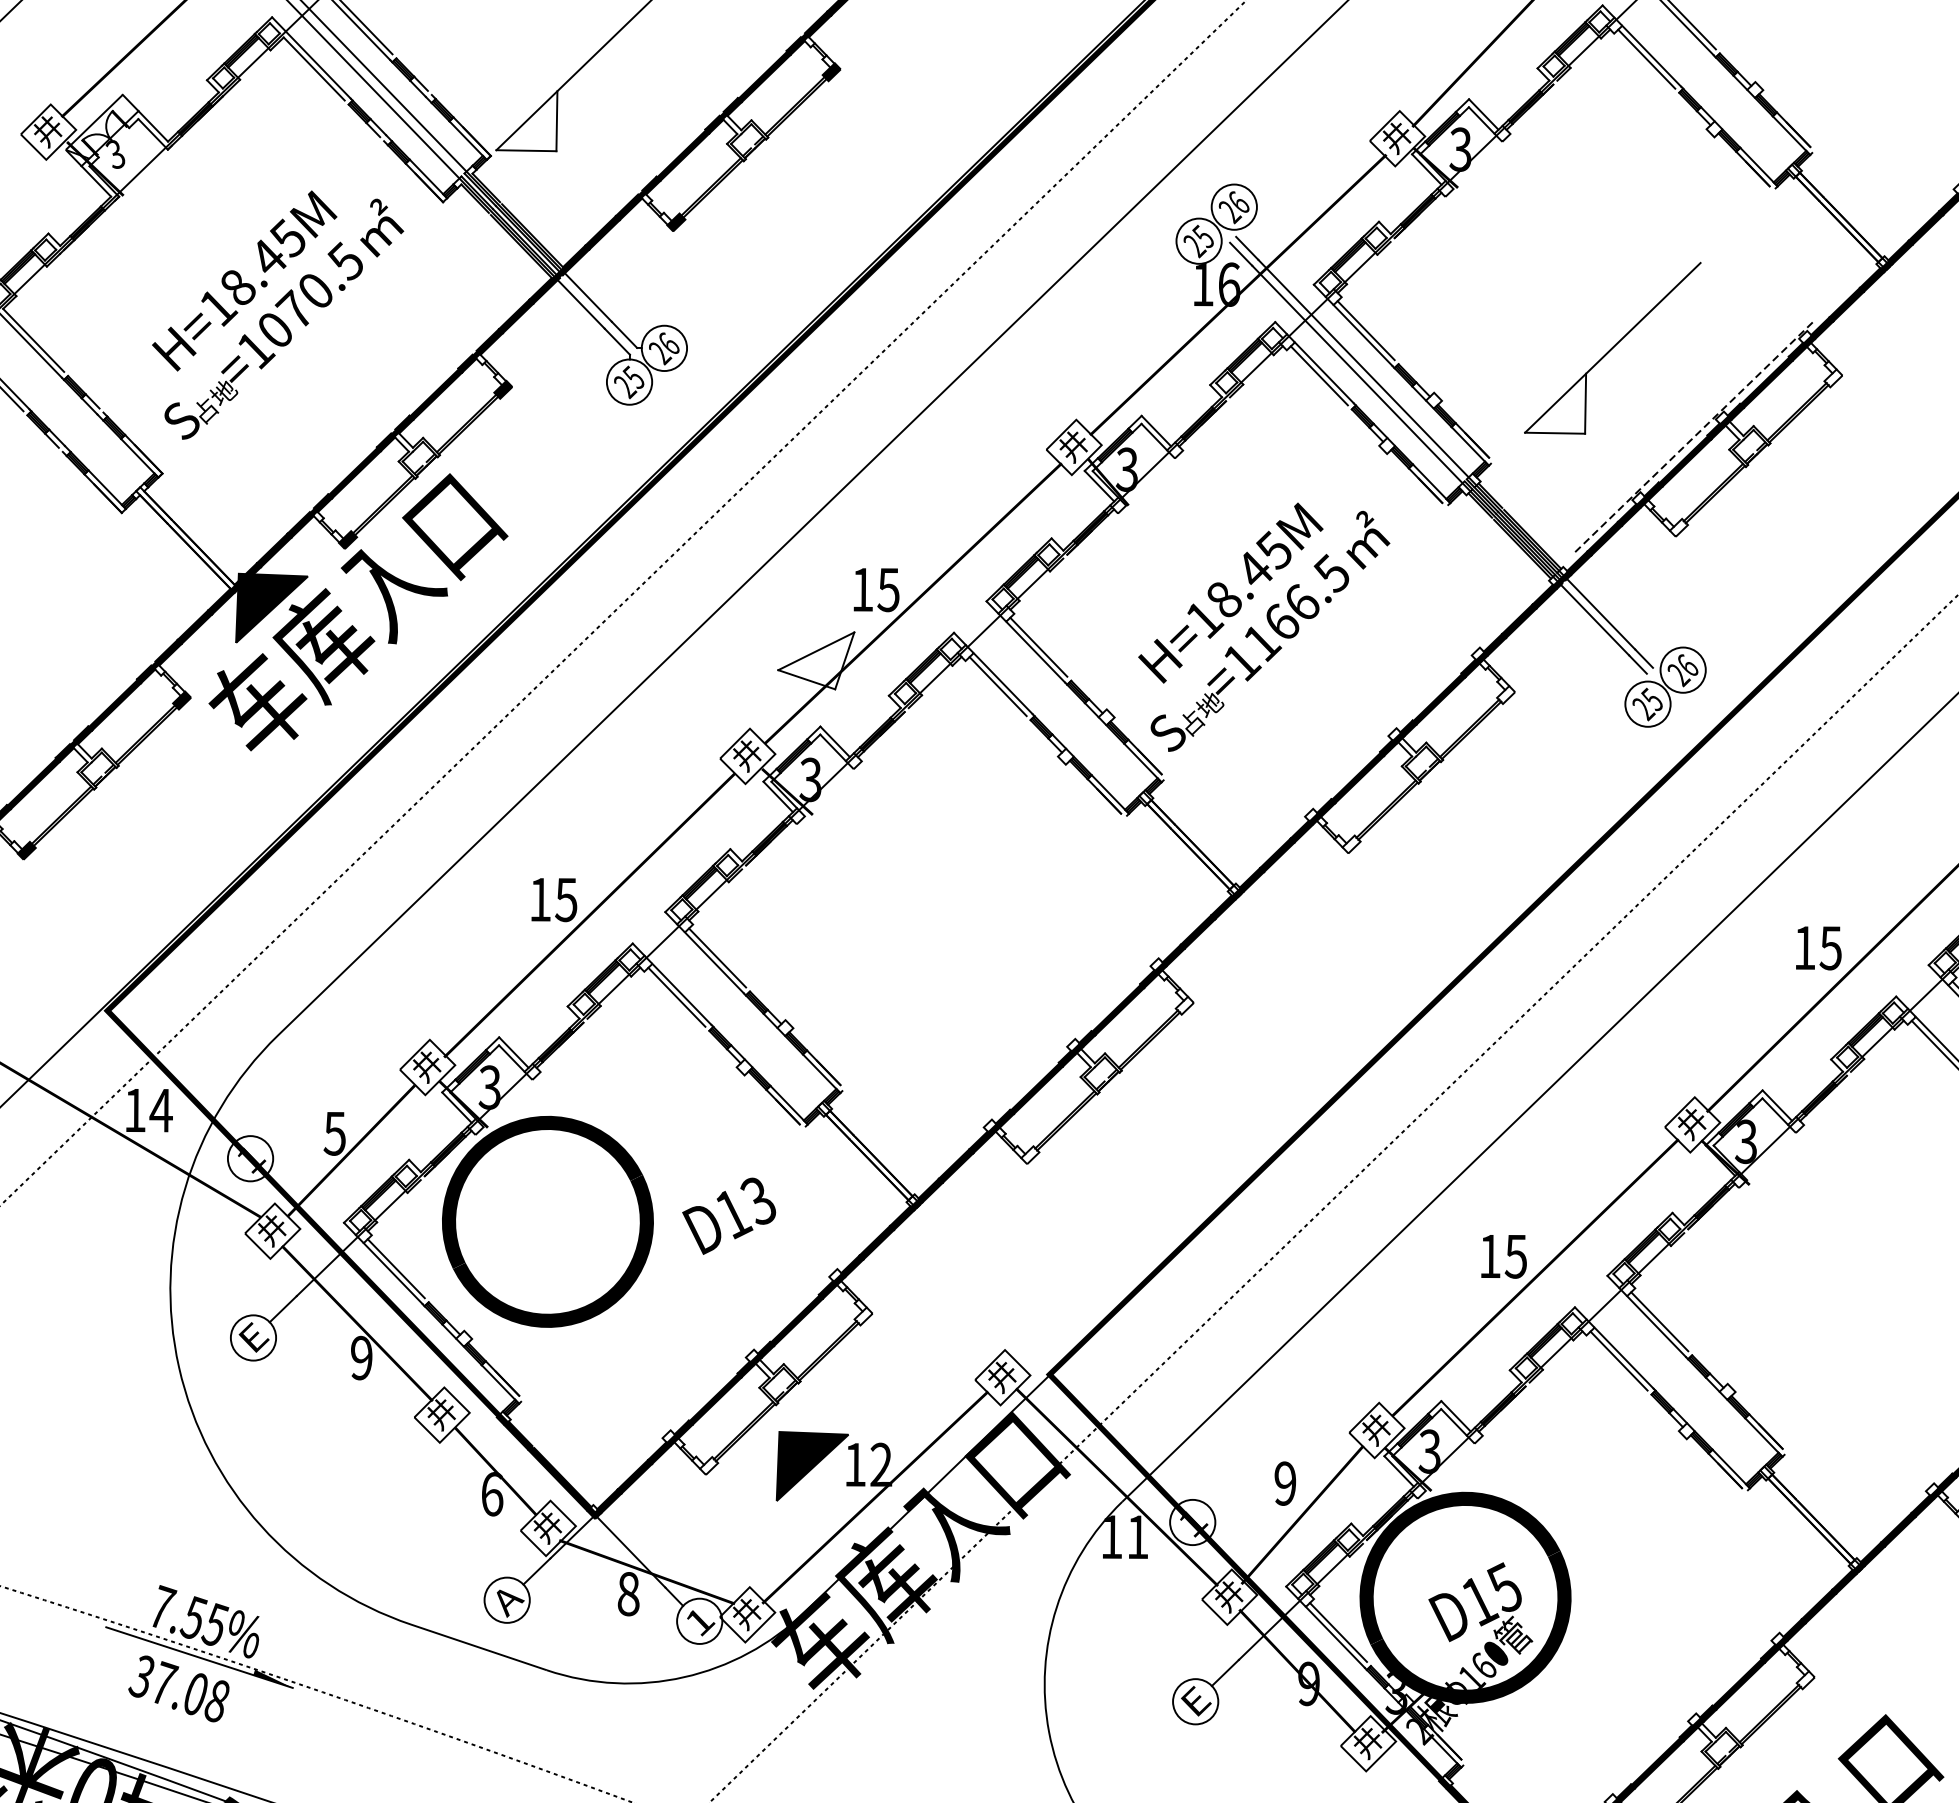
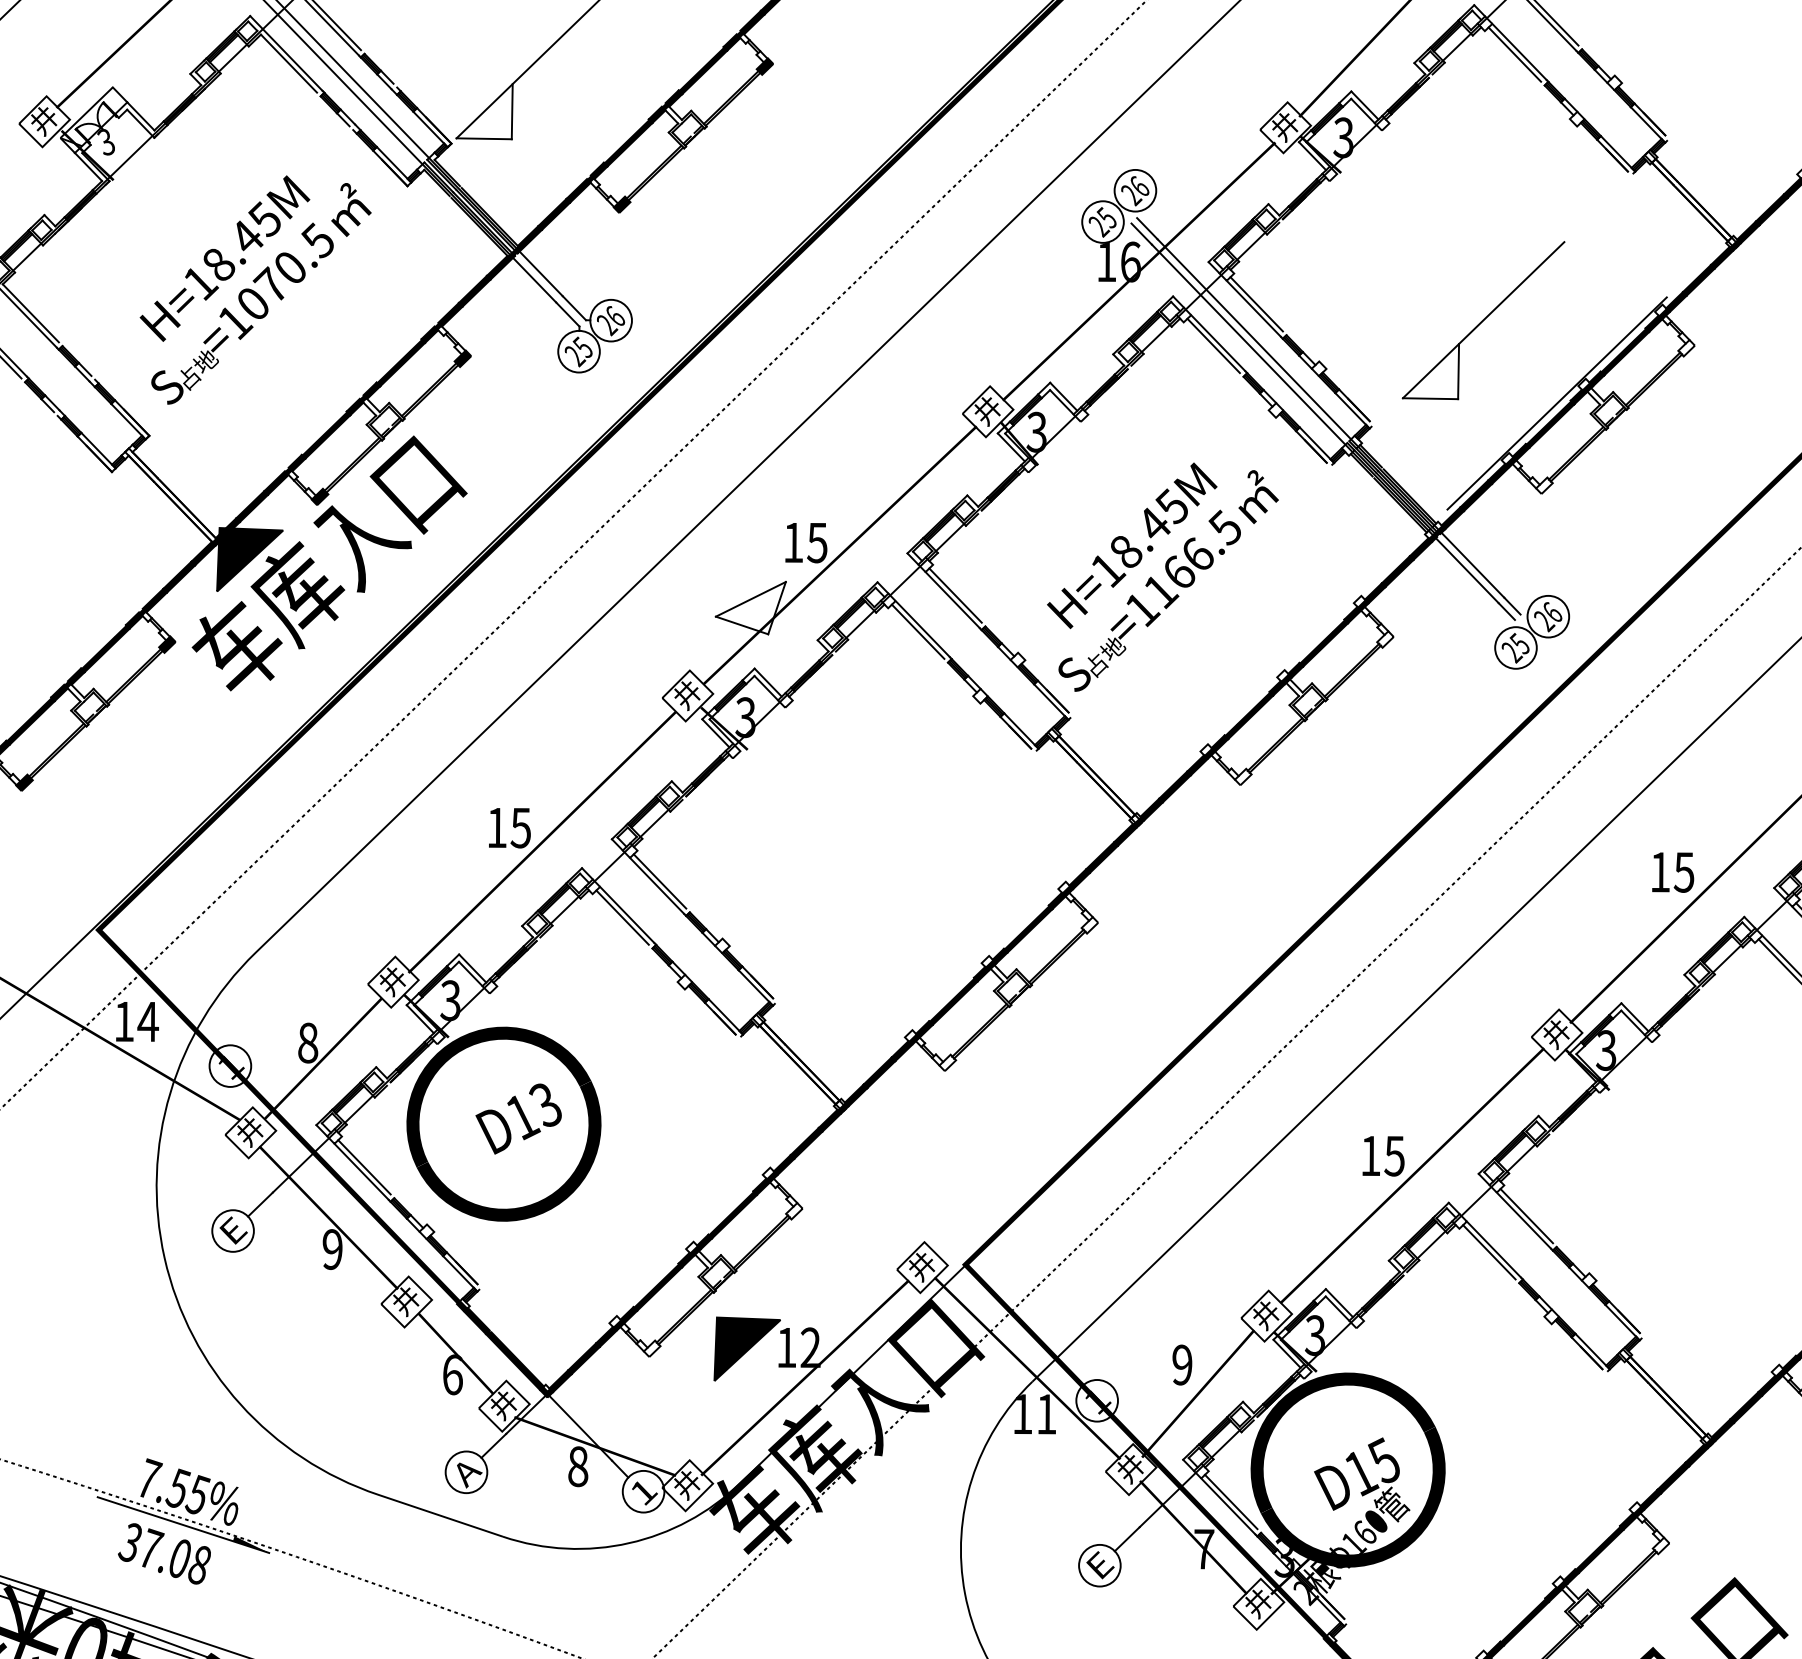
line: (1693, 438) -> (1557, 403), dashed -> solid
text: (334, 1133) -> (307, 1042), 5 -> 8
text: (728, 1215) -> (518, 1118), moved
text: (1309, 1683) -> (1204, 1548), 9 -> 7

